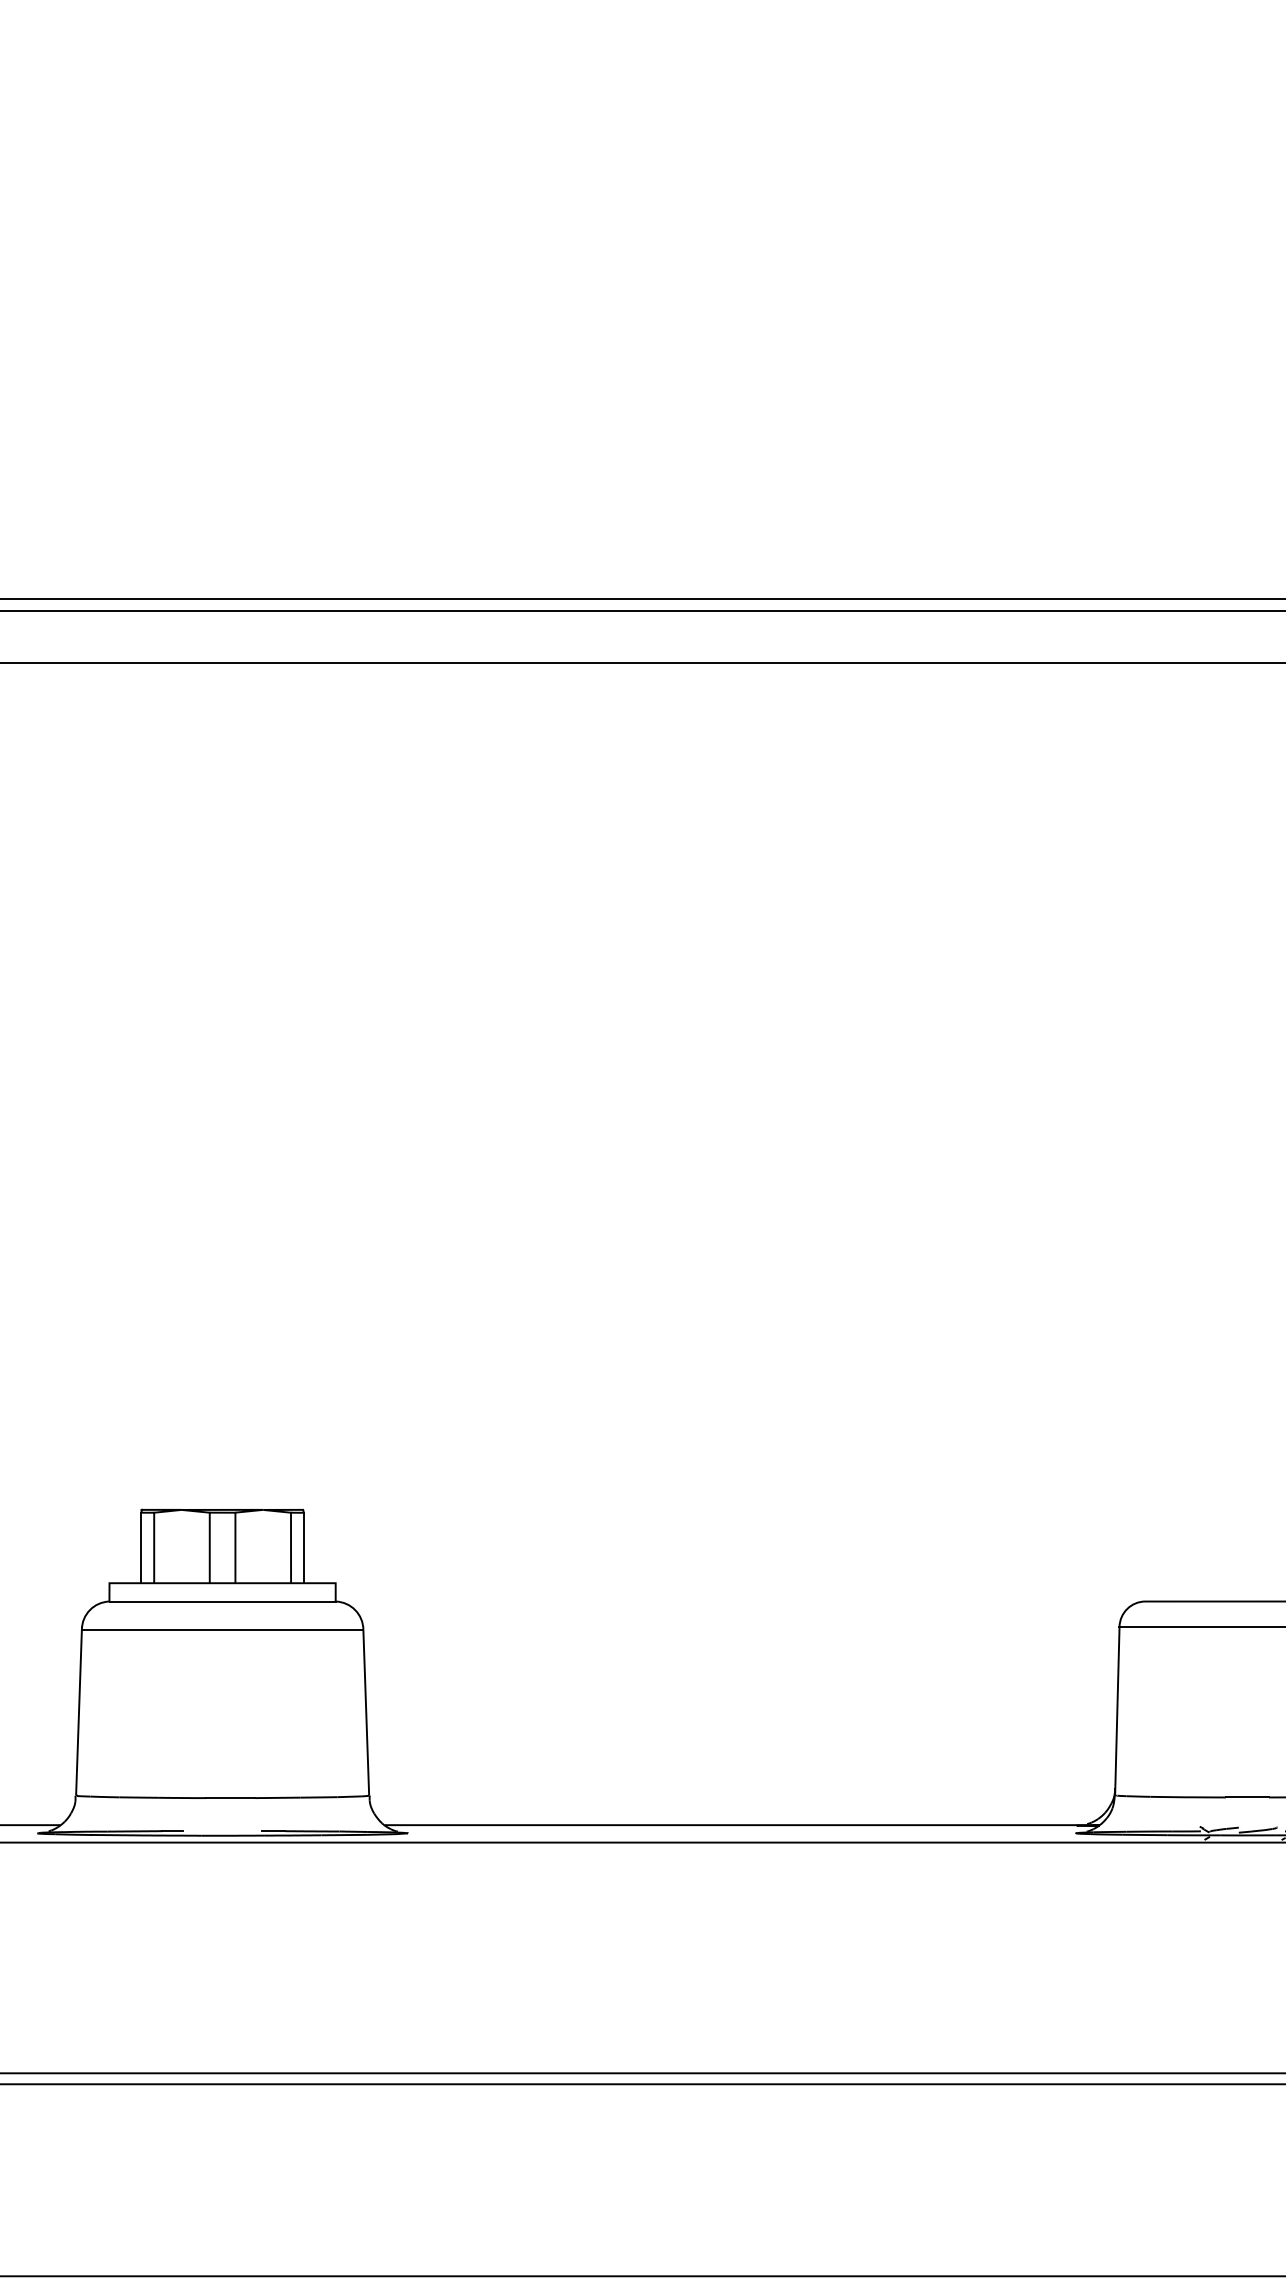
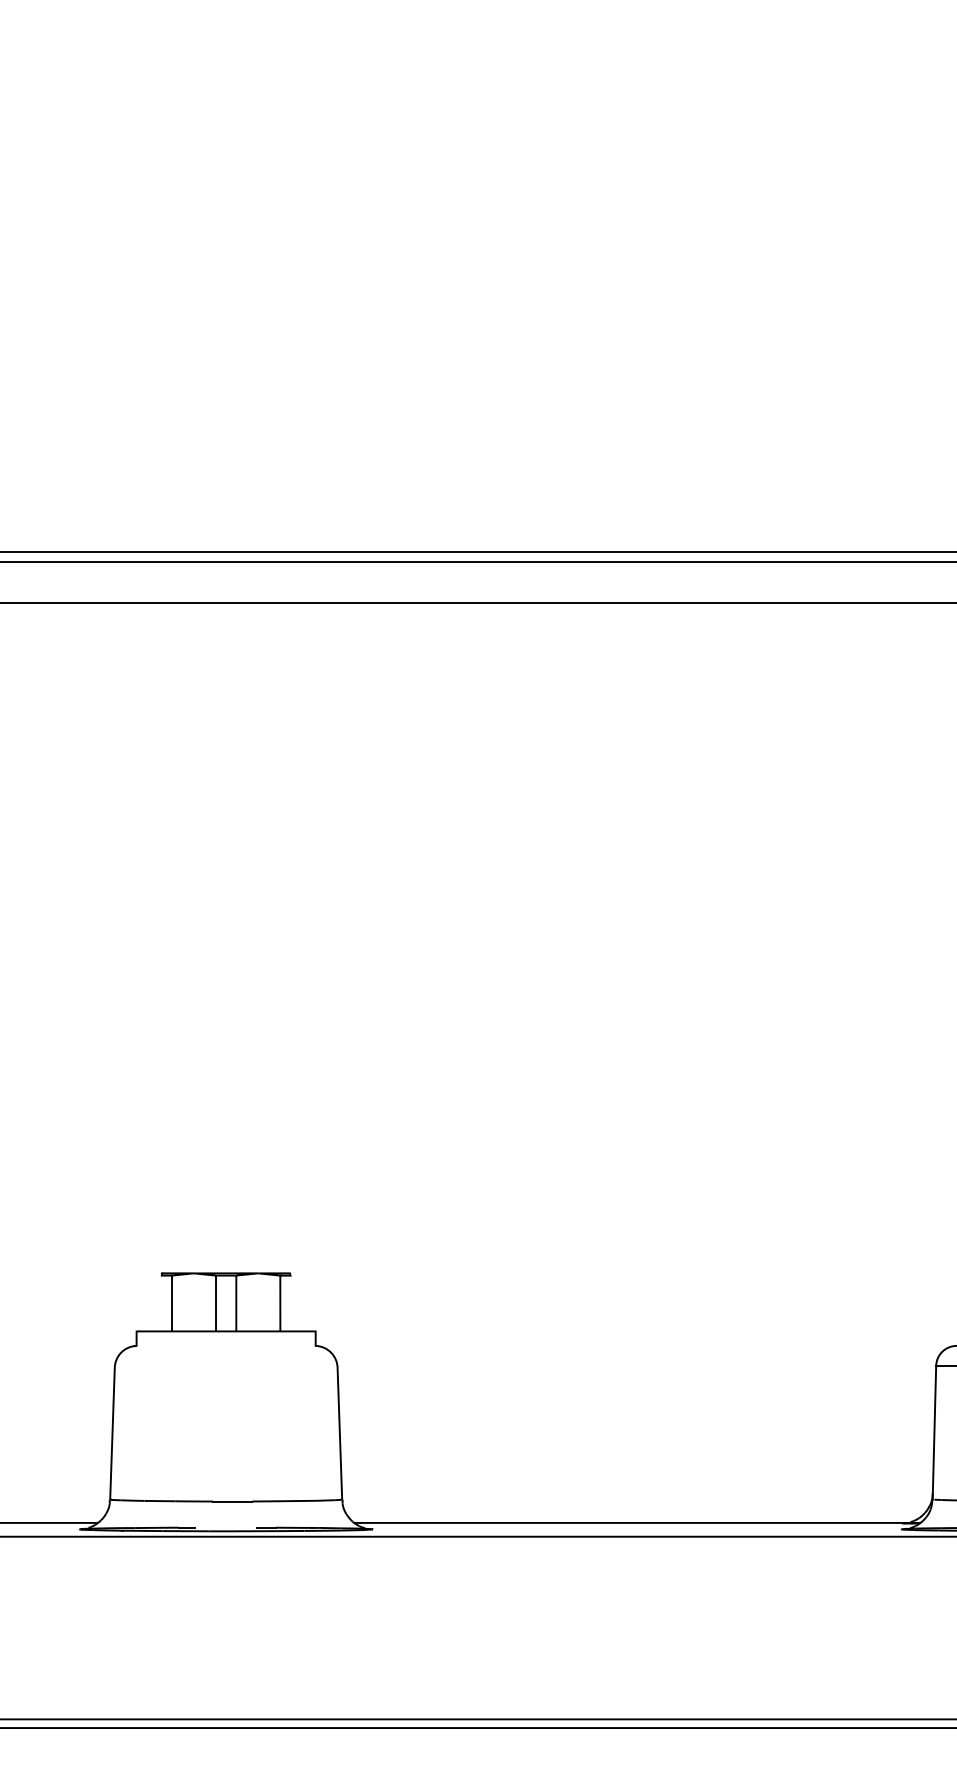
line: (141, 1547) -> (161, 1303), removed
line: (303, 1547) -> (290, 1303), removed
line: (222, 1601) -> (226, 1345), removed
line: (222, 1629) -> (226, 1368), removed

